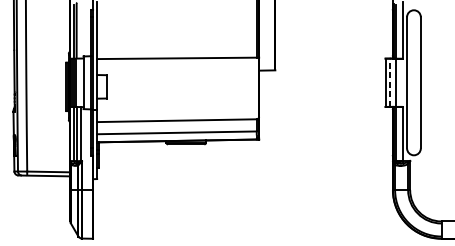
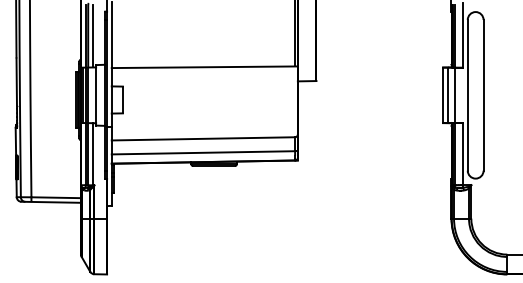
line: (80, 31) -> (92, 36), added
line: (389, 82) -> (447, 95), dashed -> solid

